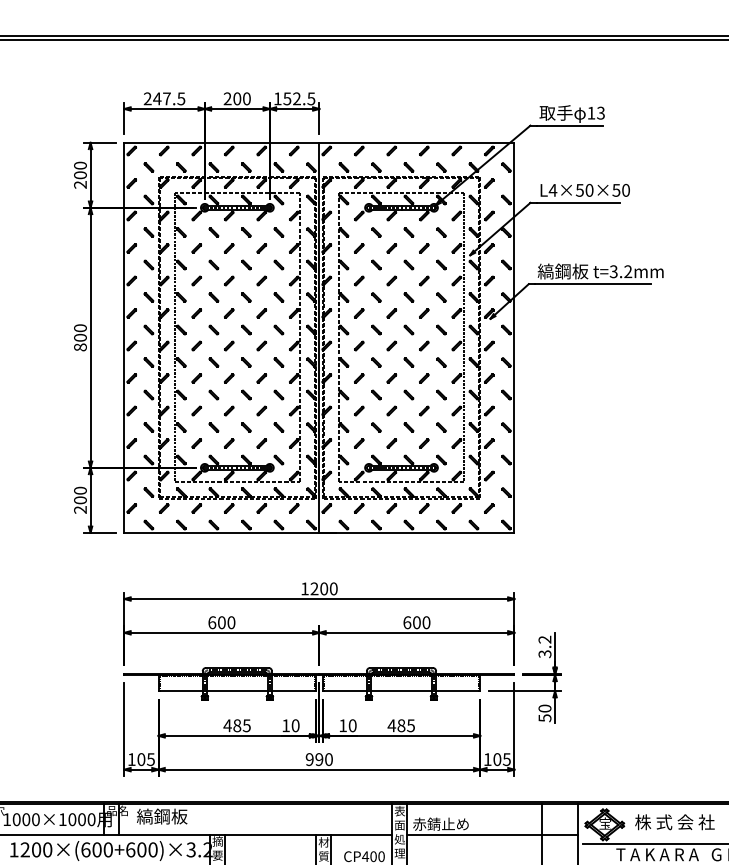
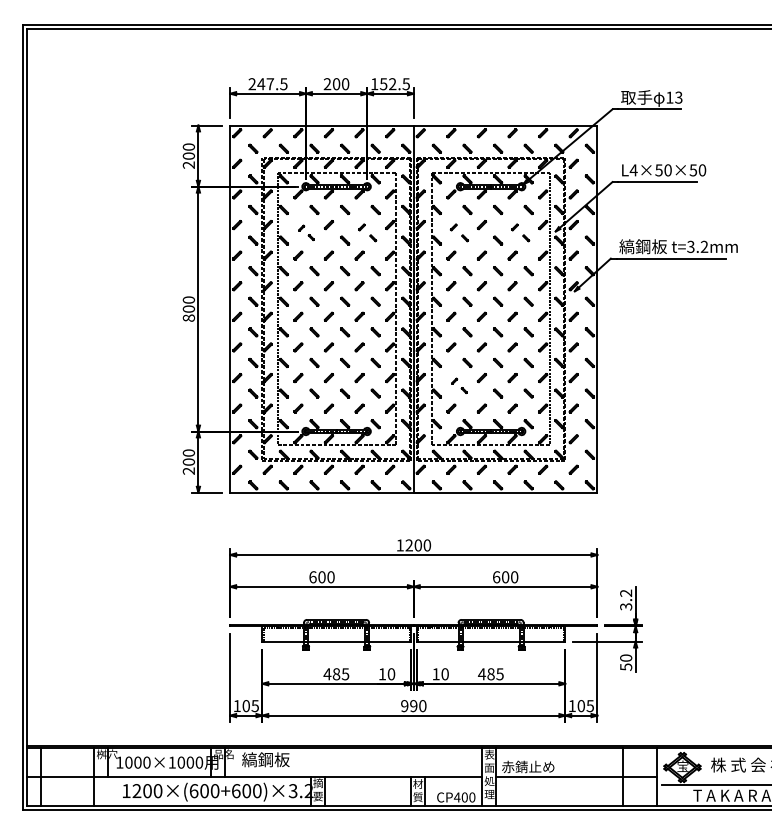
part: (205, 256) -> (306, 232), size x0.6
part: (270, 256) -> (367, 232), size x0.7
part: (367, 256) -> (459, 232), size x0.7
part: (432, 256) -> (520, 232), size x0.7
part: (367, 418) -> (459, 385), size x0.6

